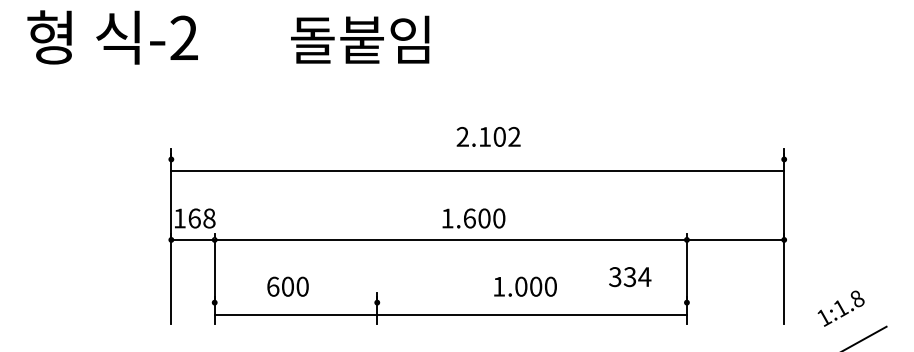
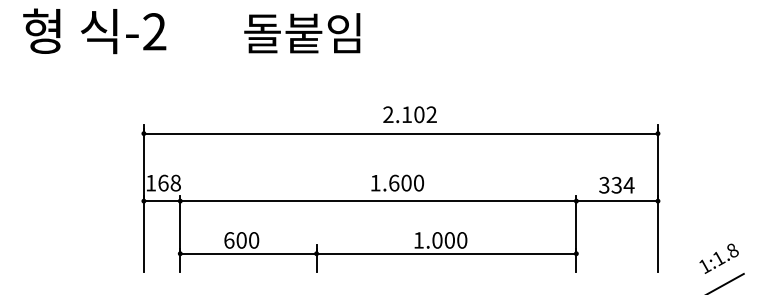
line: (477, 171) -> (400, 133), moved
text: (630, 277) -> (617, 185), moved
text: (840, 308) -> (718, 258), moved
line: (450, 314) -> (378, 253), moved

